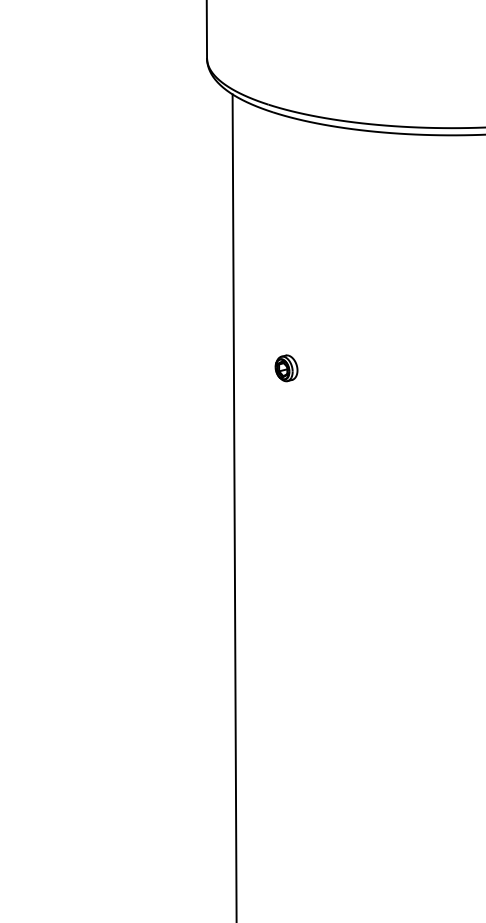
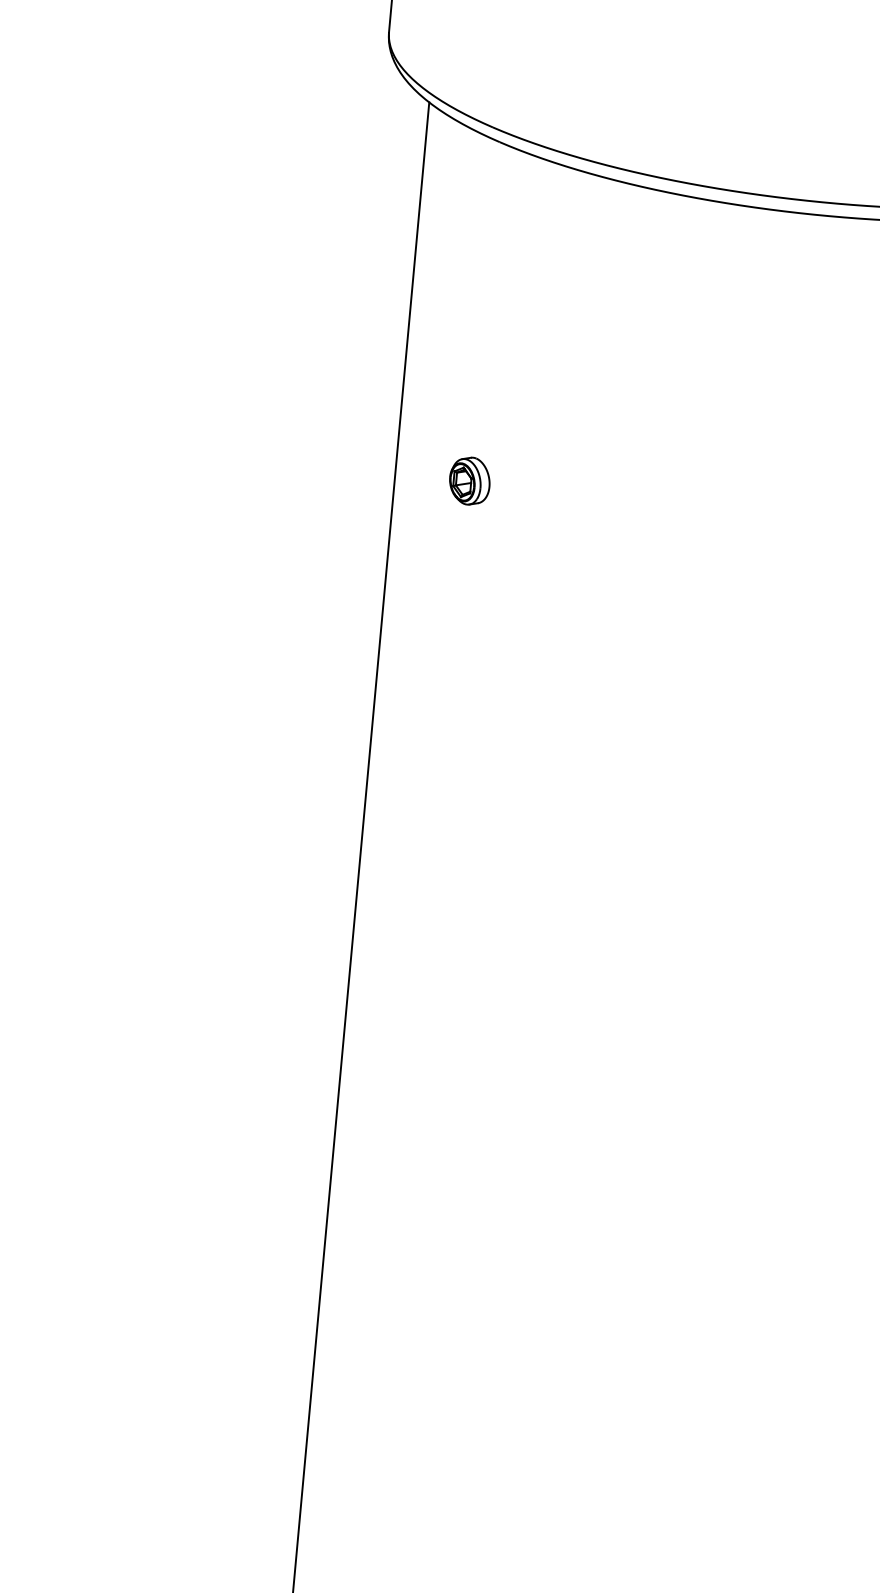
part: (286, 368) -> (469, 481), moved

